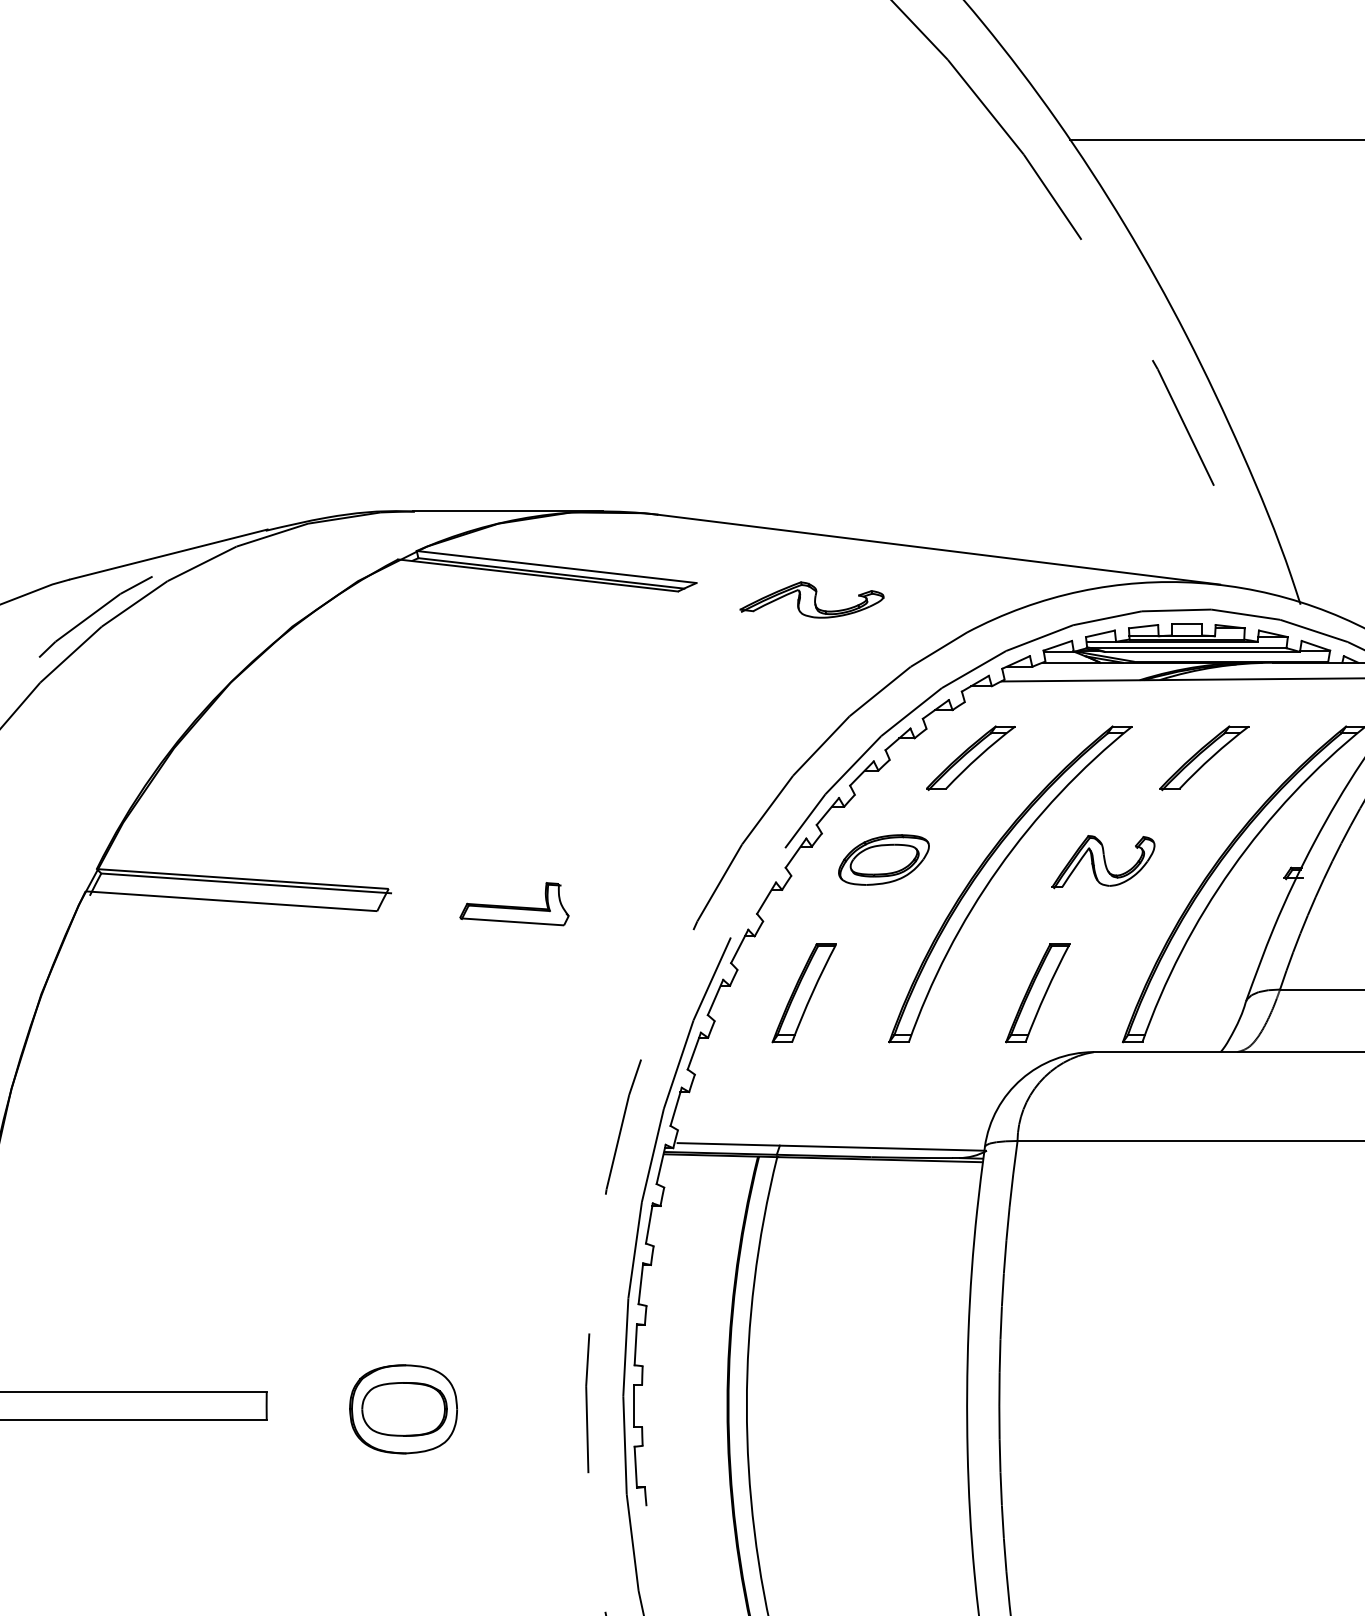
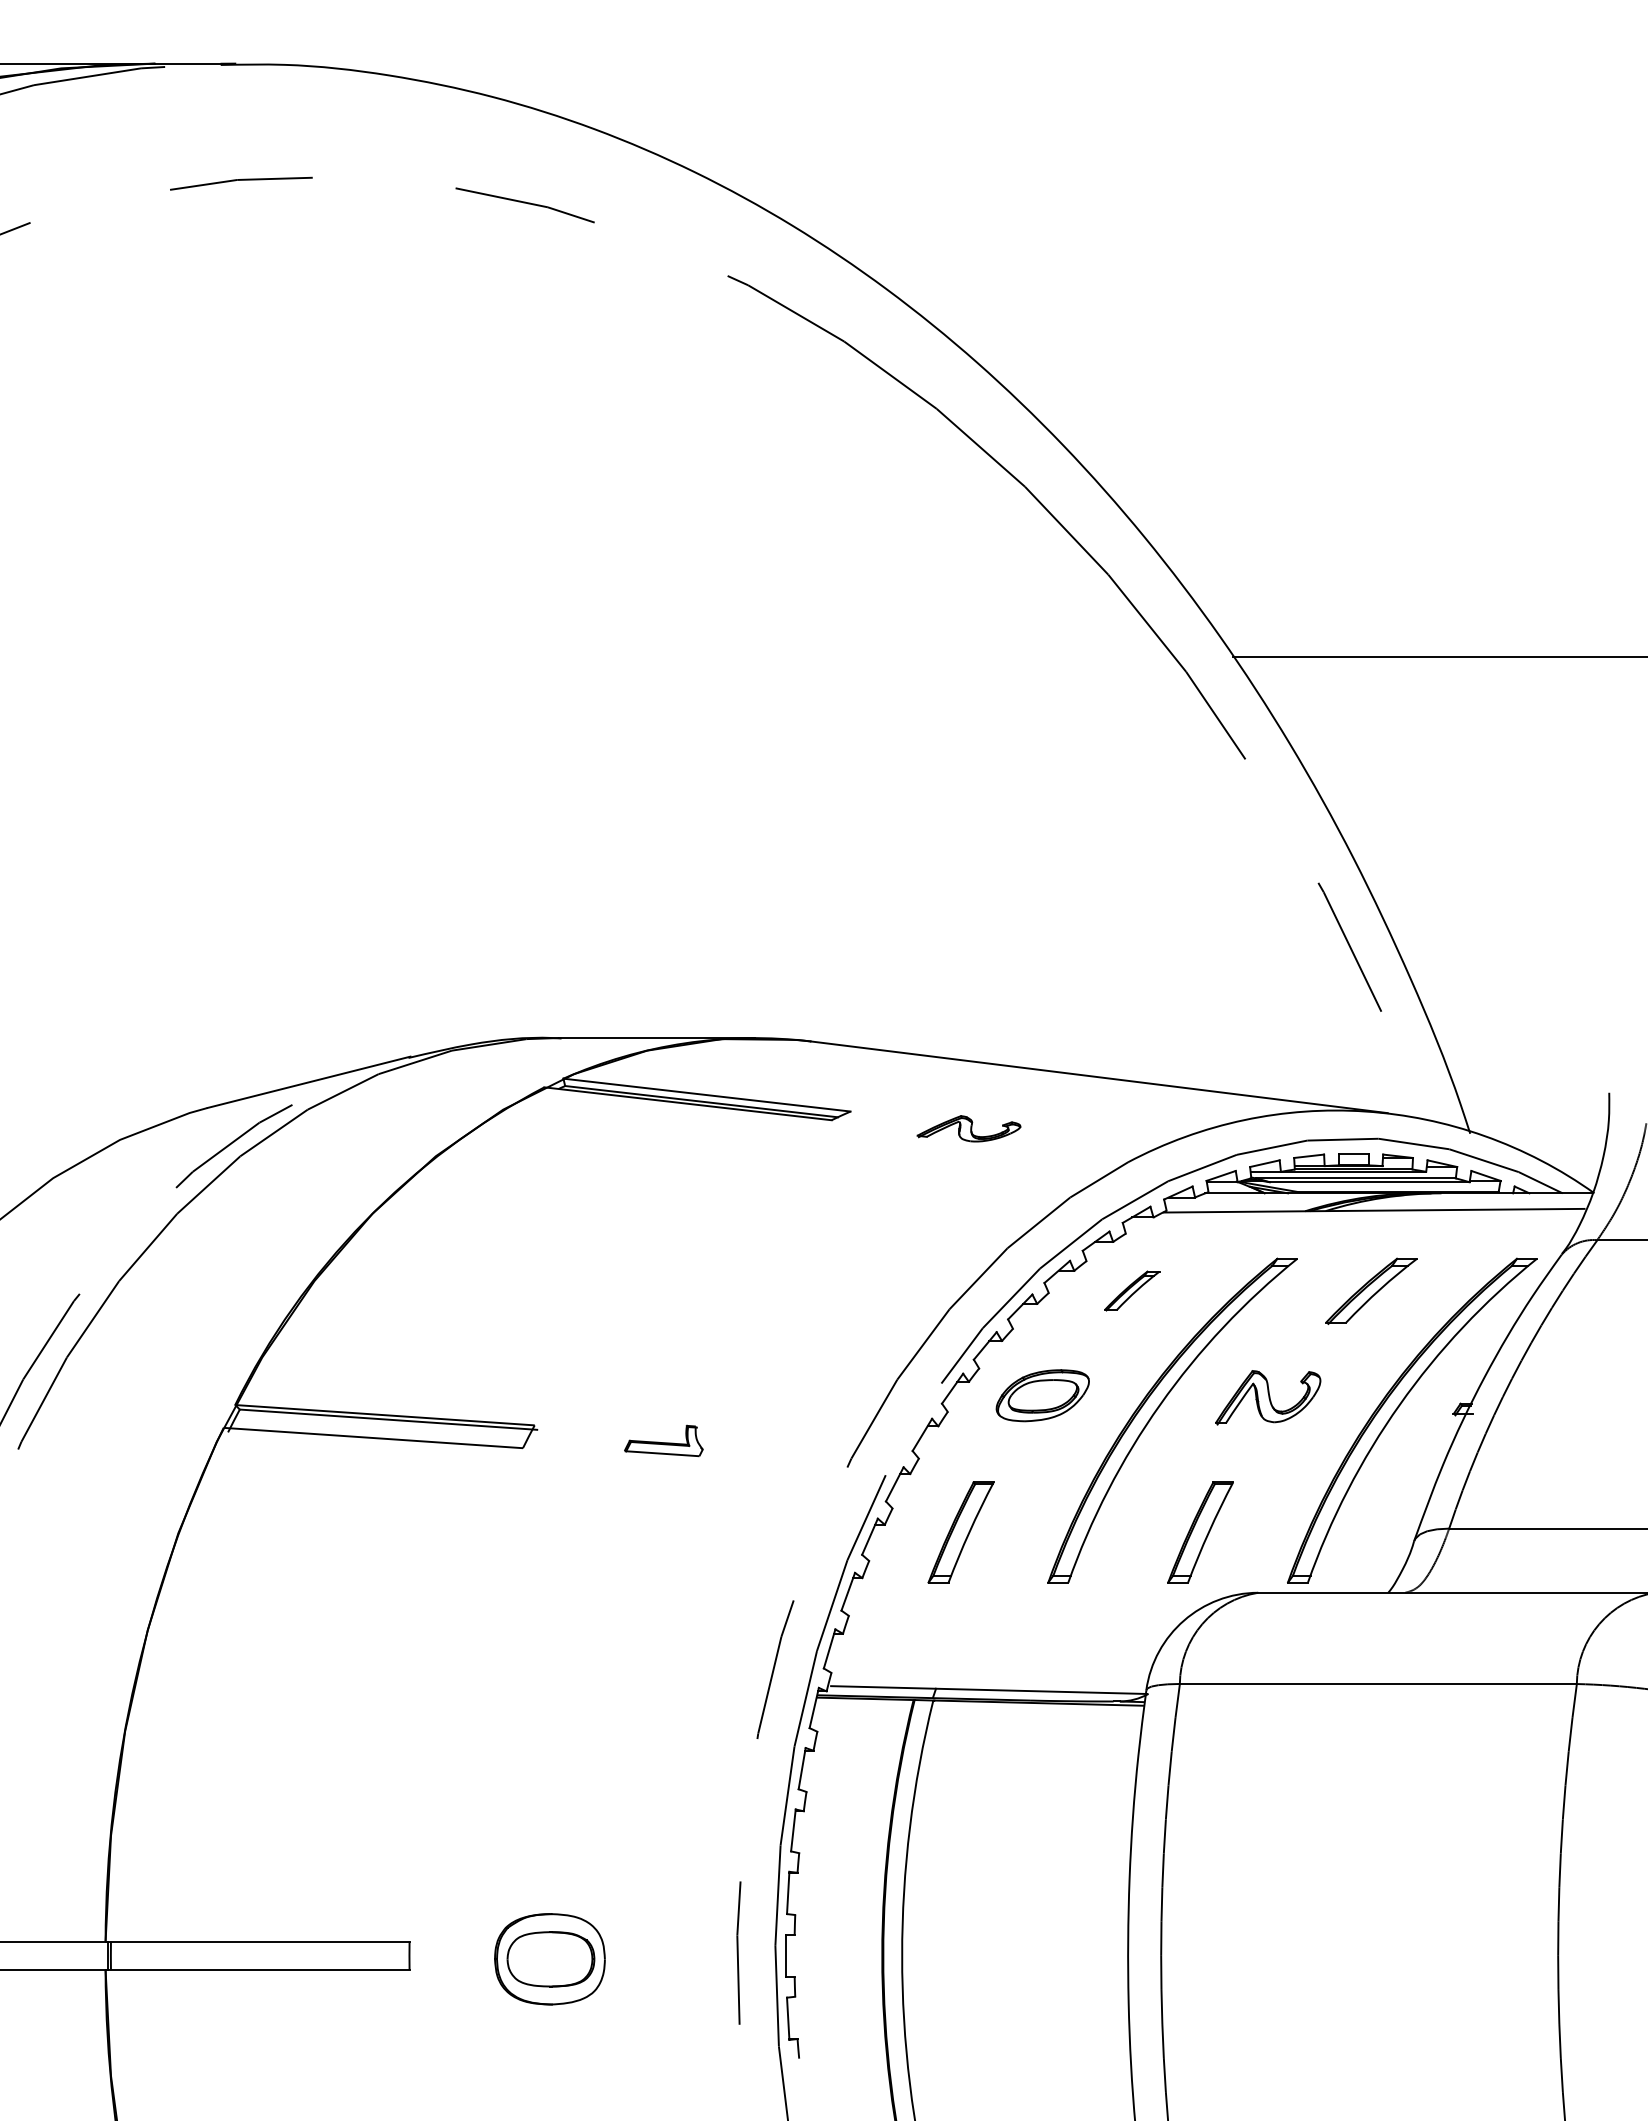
part: (811, 599) -> (968, 1128), size x0.7
part: (971, 757) -> (1132, 1290), size x0.6
part: (514, 903) -> (663, 1440), size x0.7

